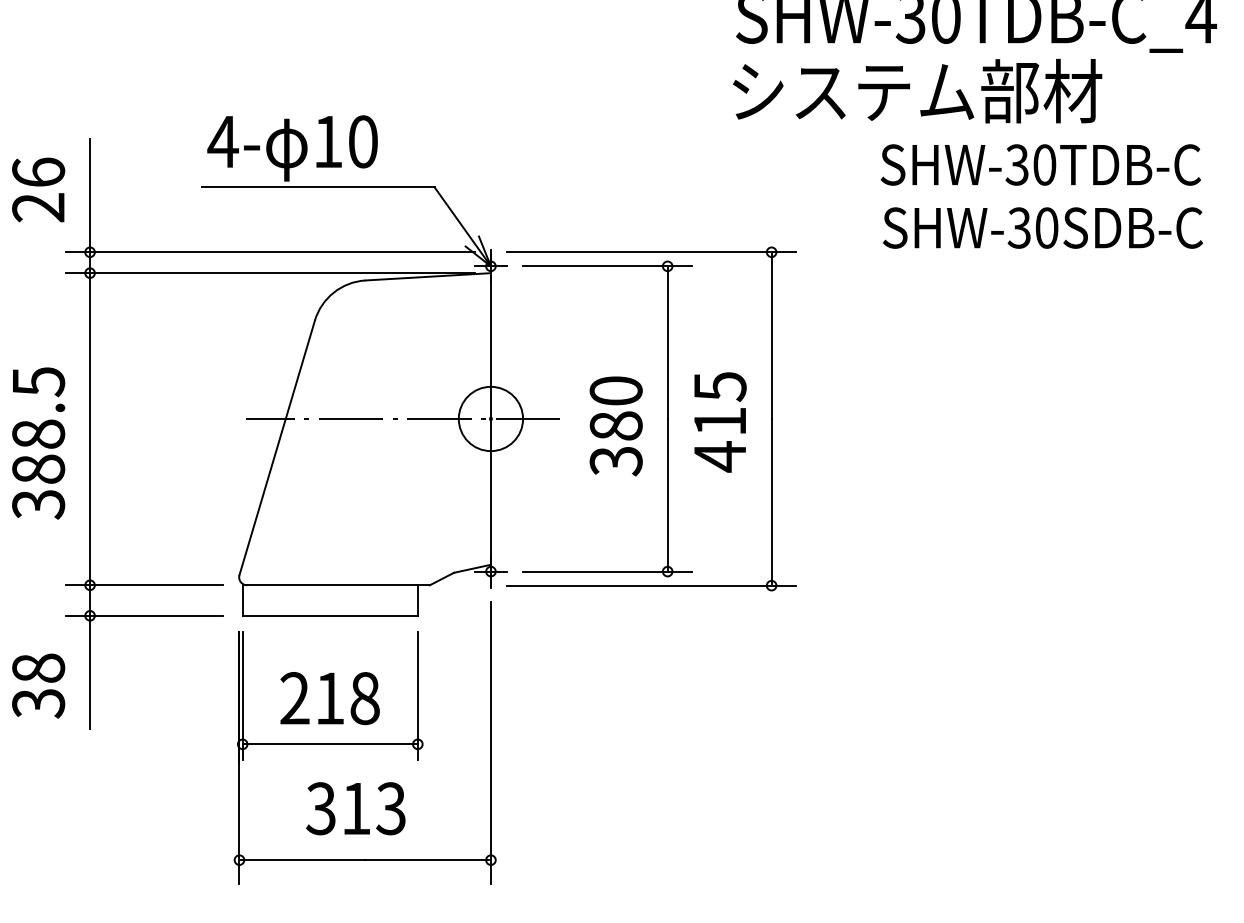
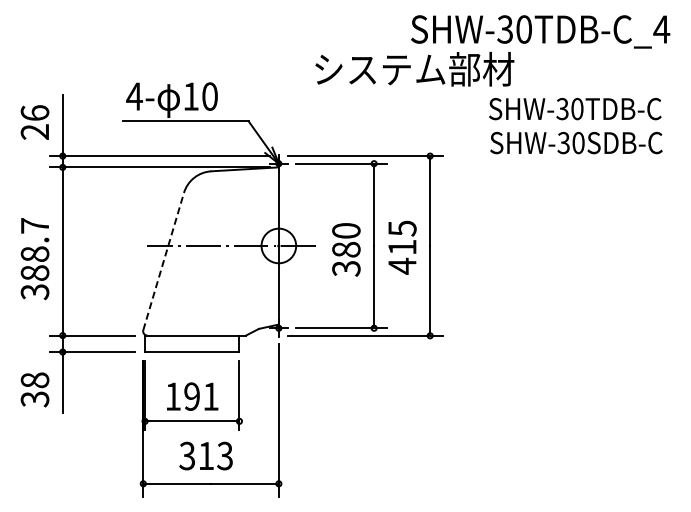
text: (916, 89) -> (414, 68), moved
text: (39, 382) -> (35, 226), 388.5 -> 388.7
line: (276, 447) -> (163, 261), solid -> dashed
text: (328, 698) -> (191, 396), 218 -> 191

